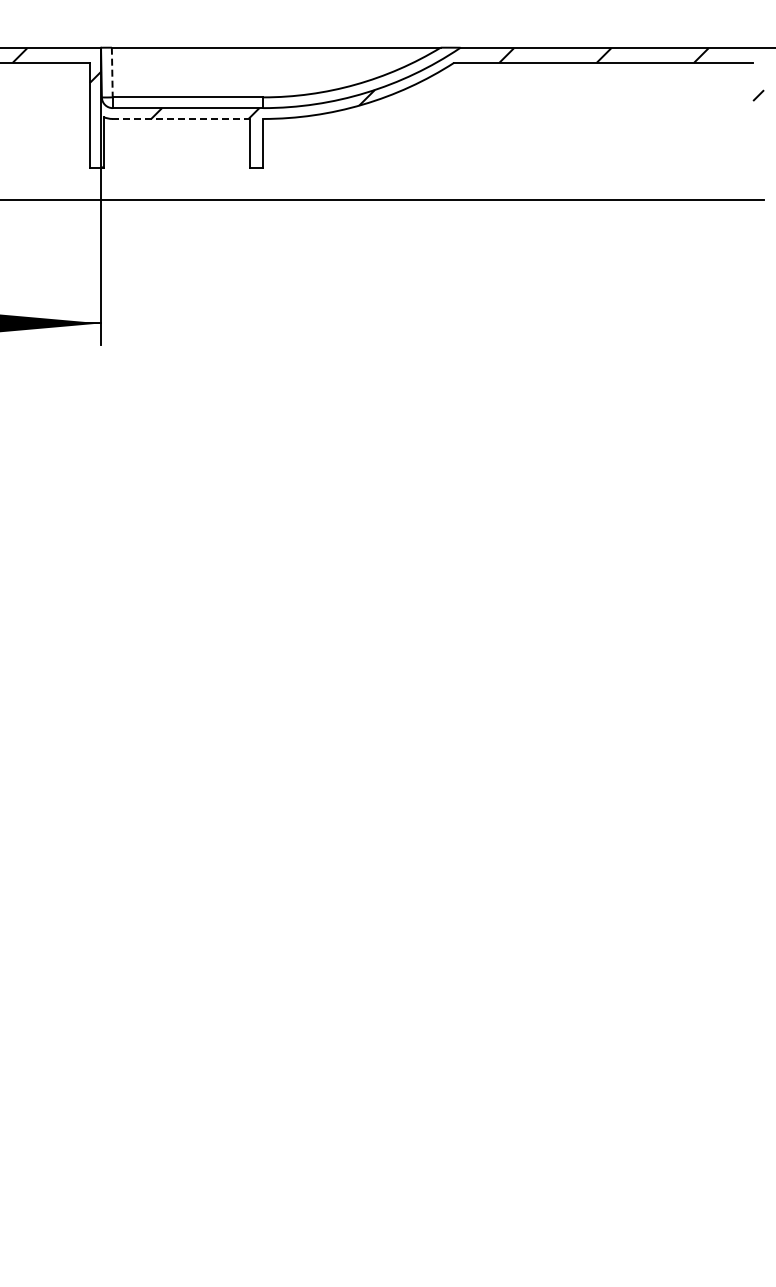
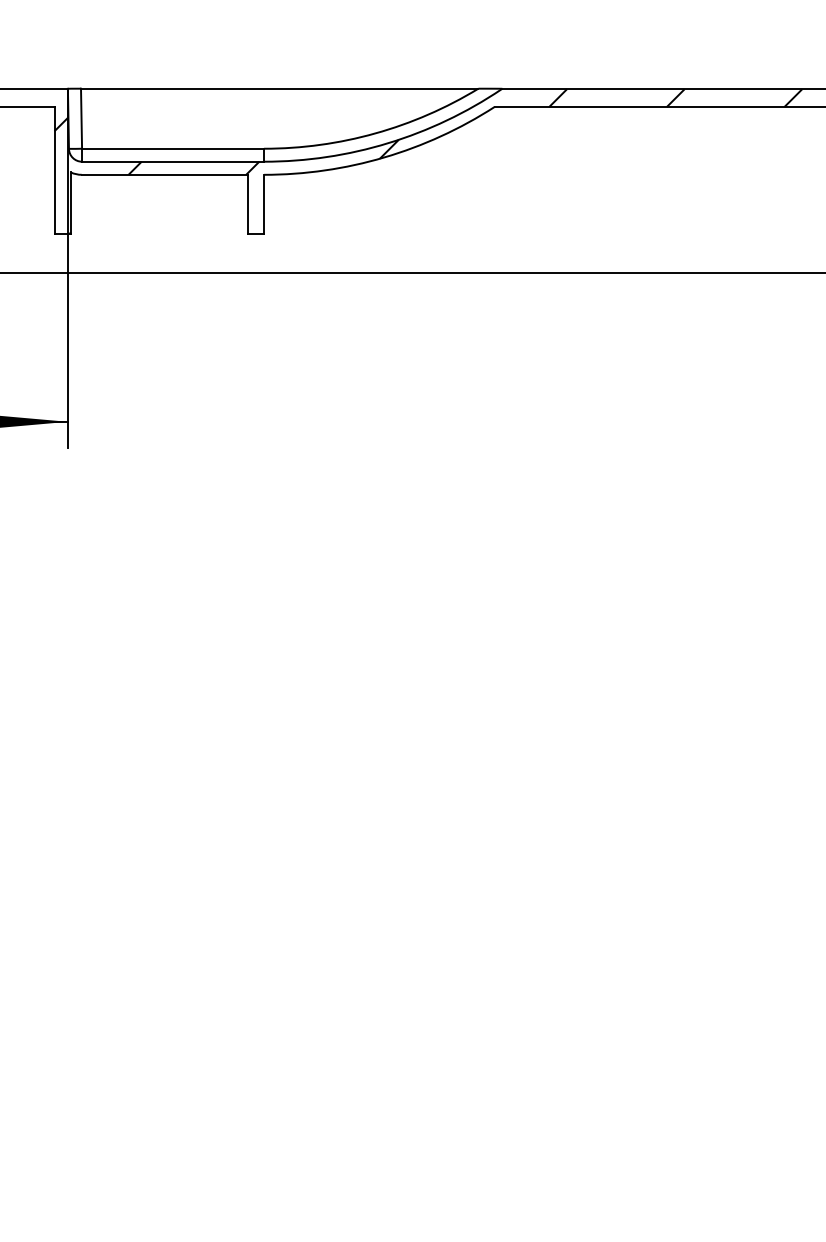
line: (112, 72) -> (81, 118), dashed -> solid
line: (181, 118) -> (165, 174), dashed -> solid

